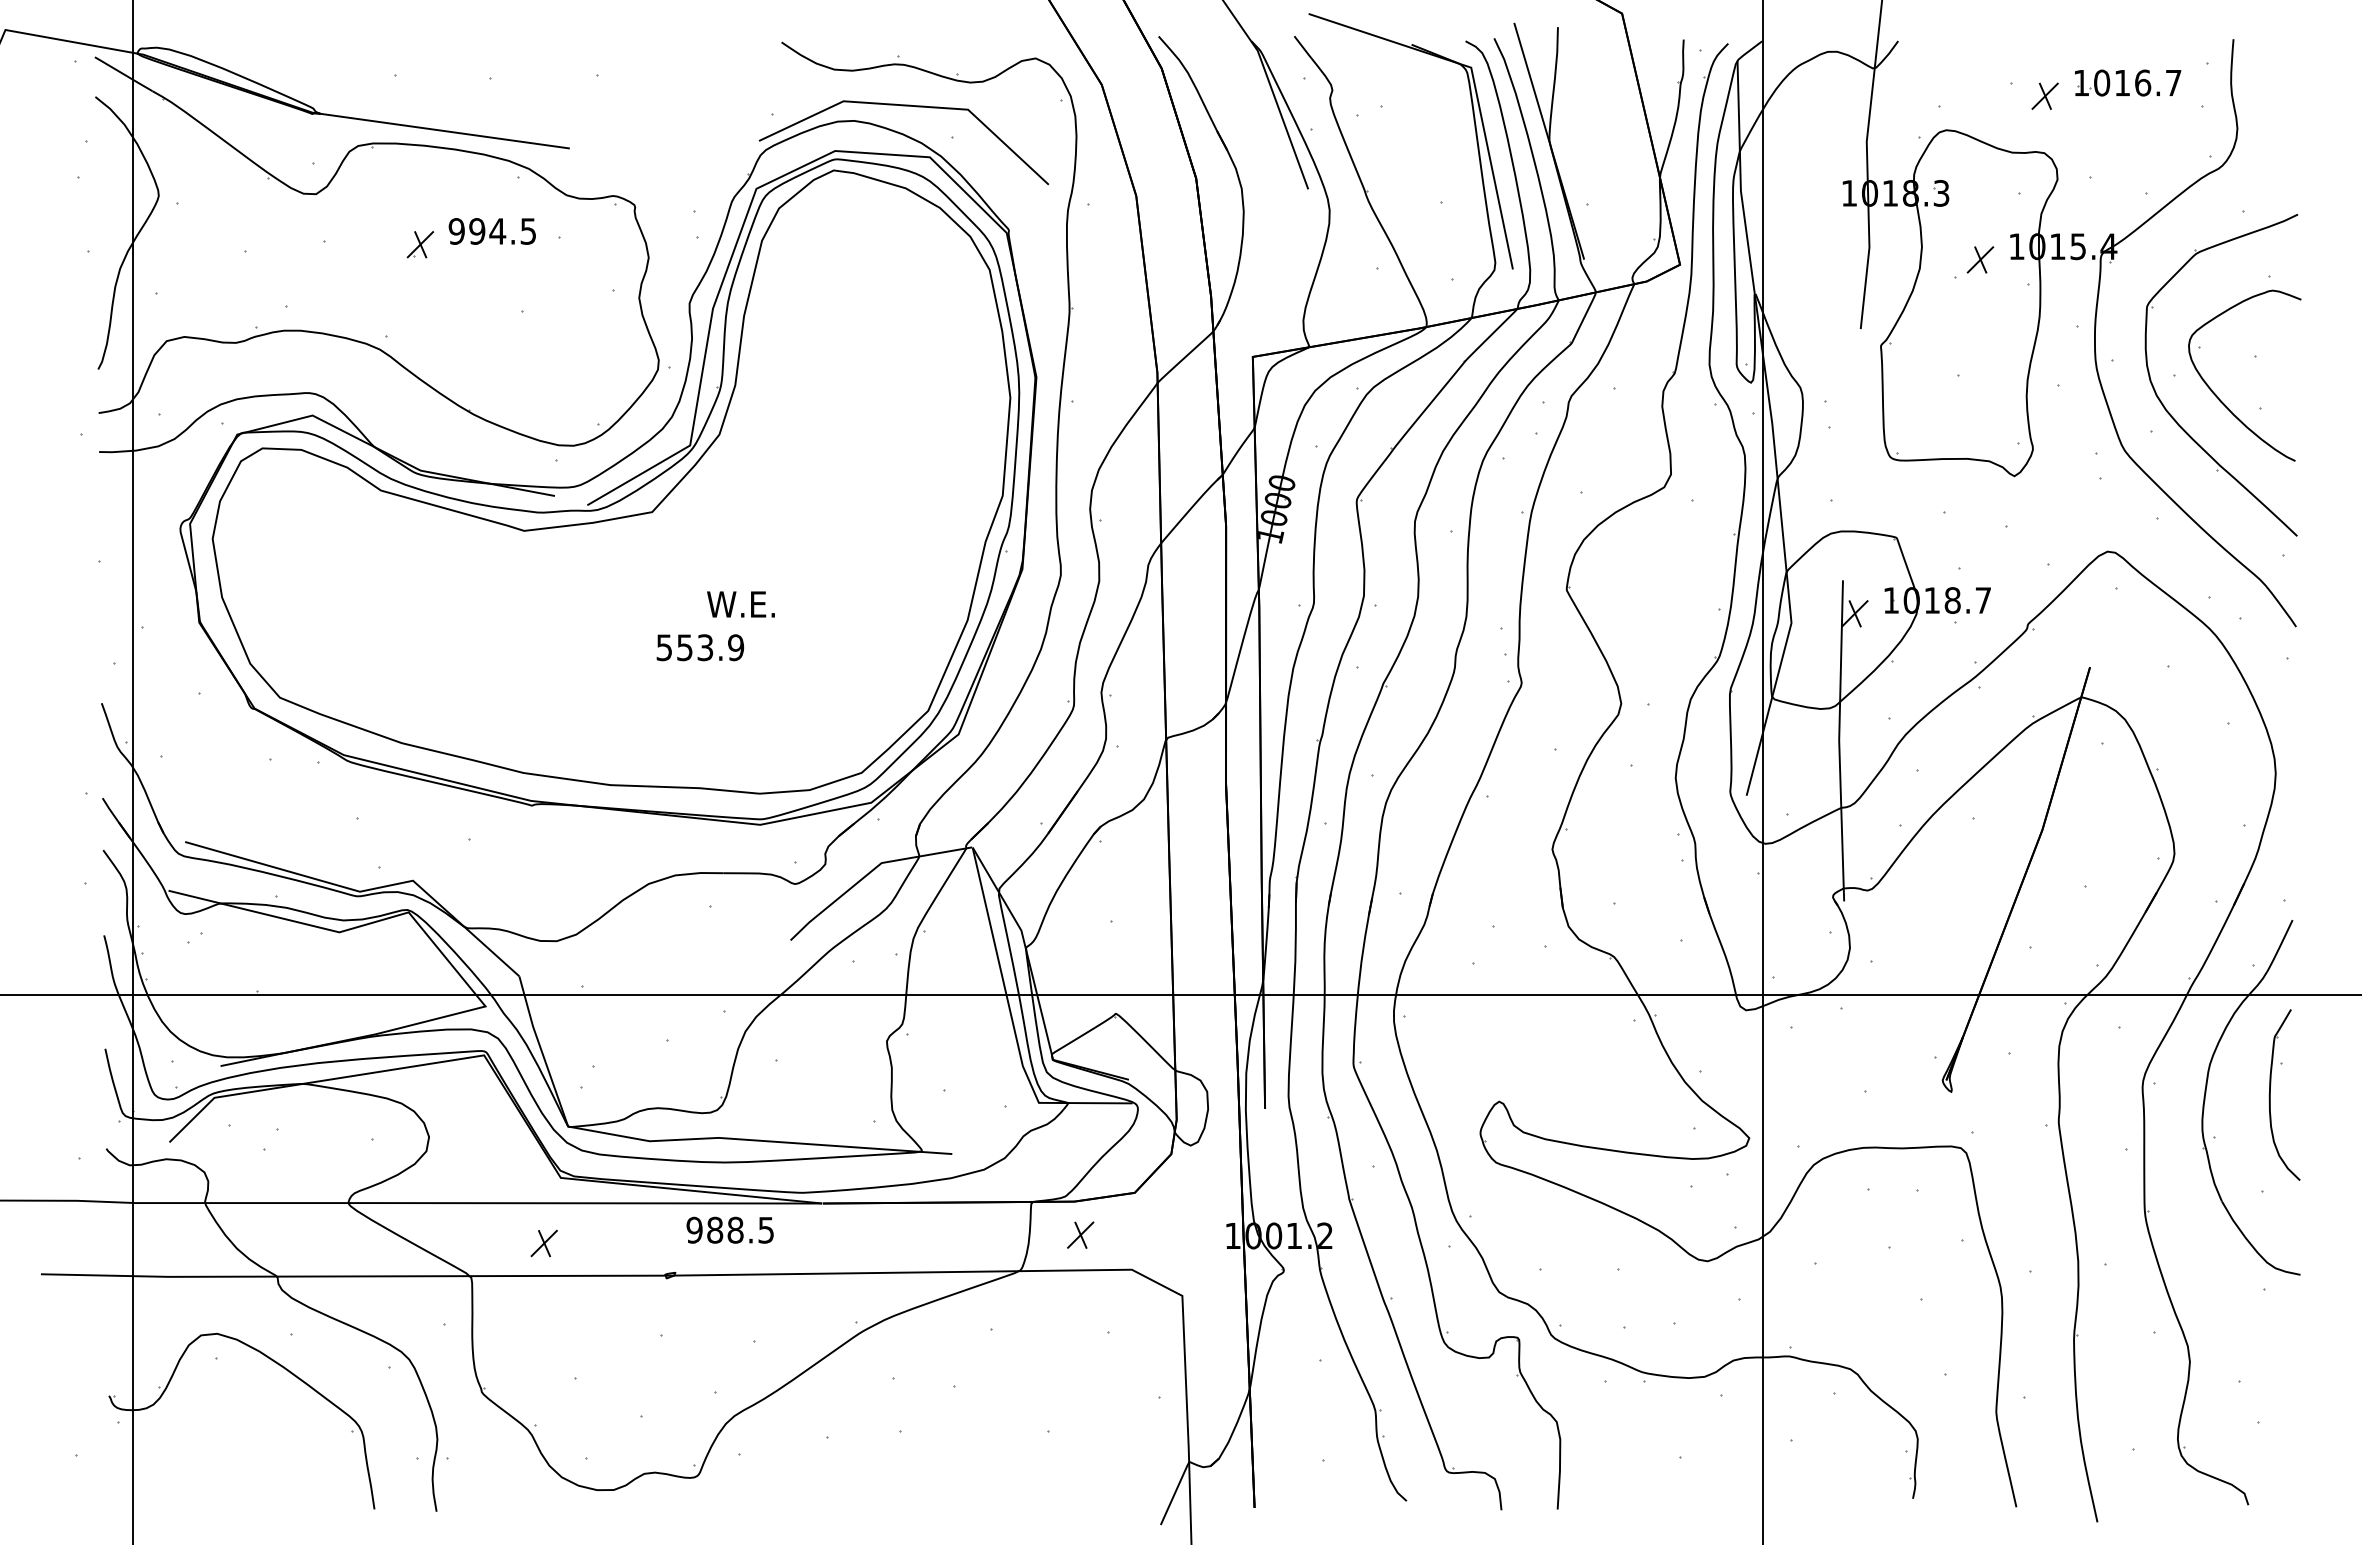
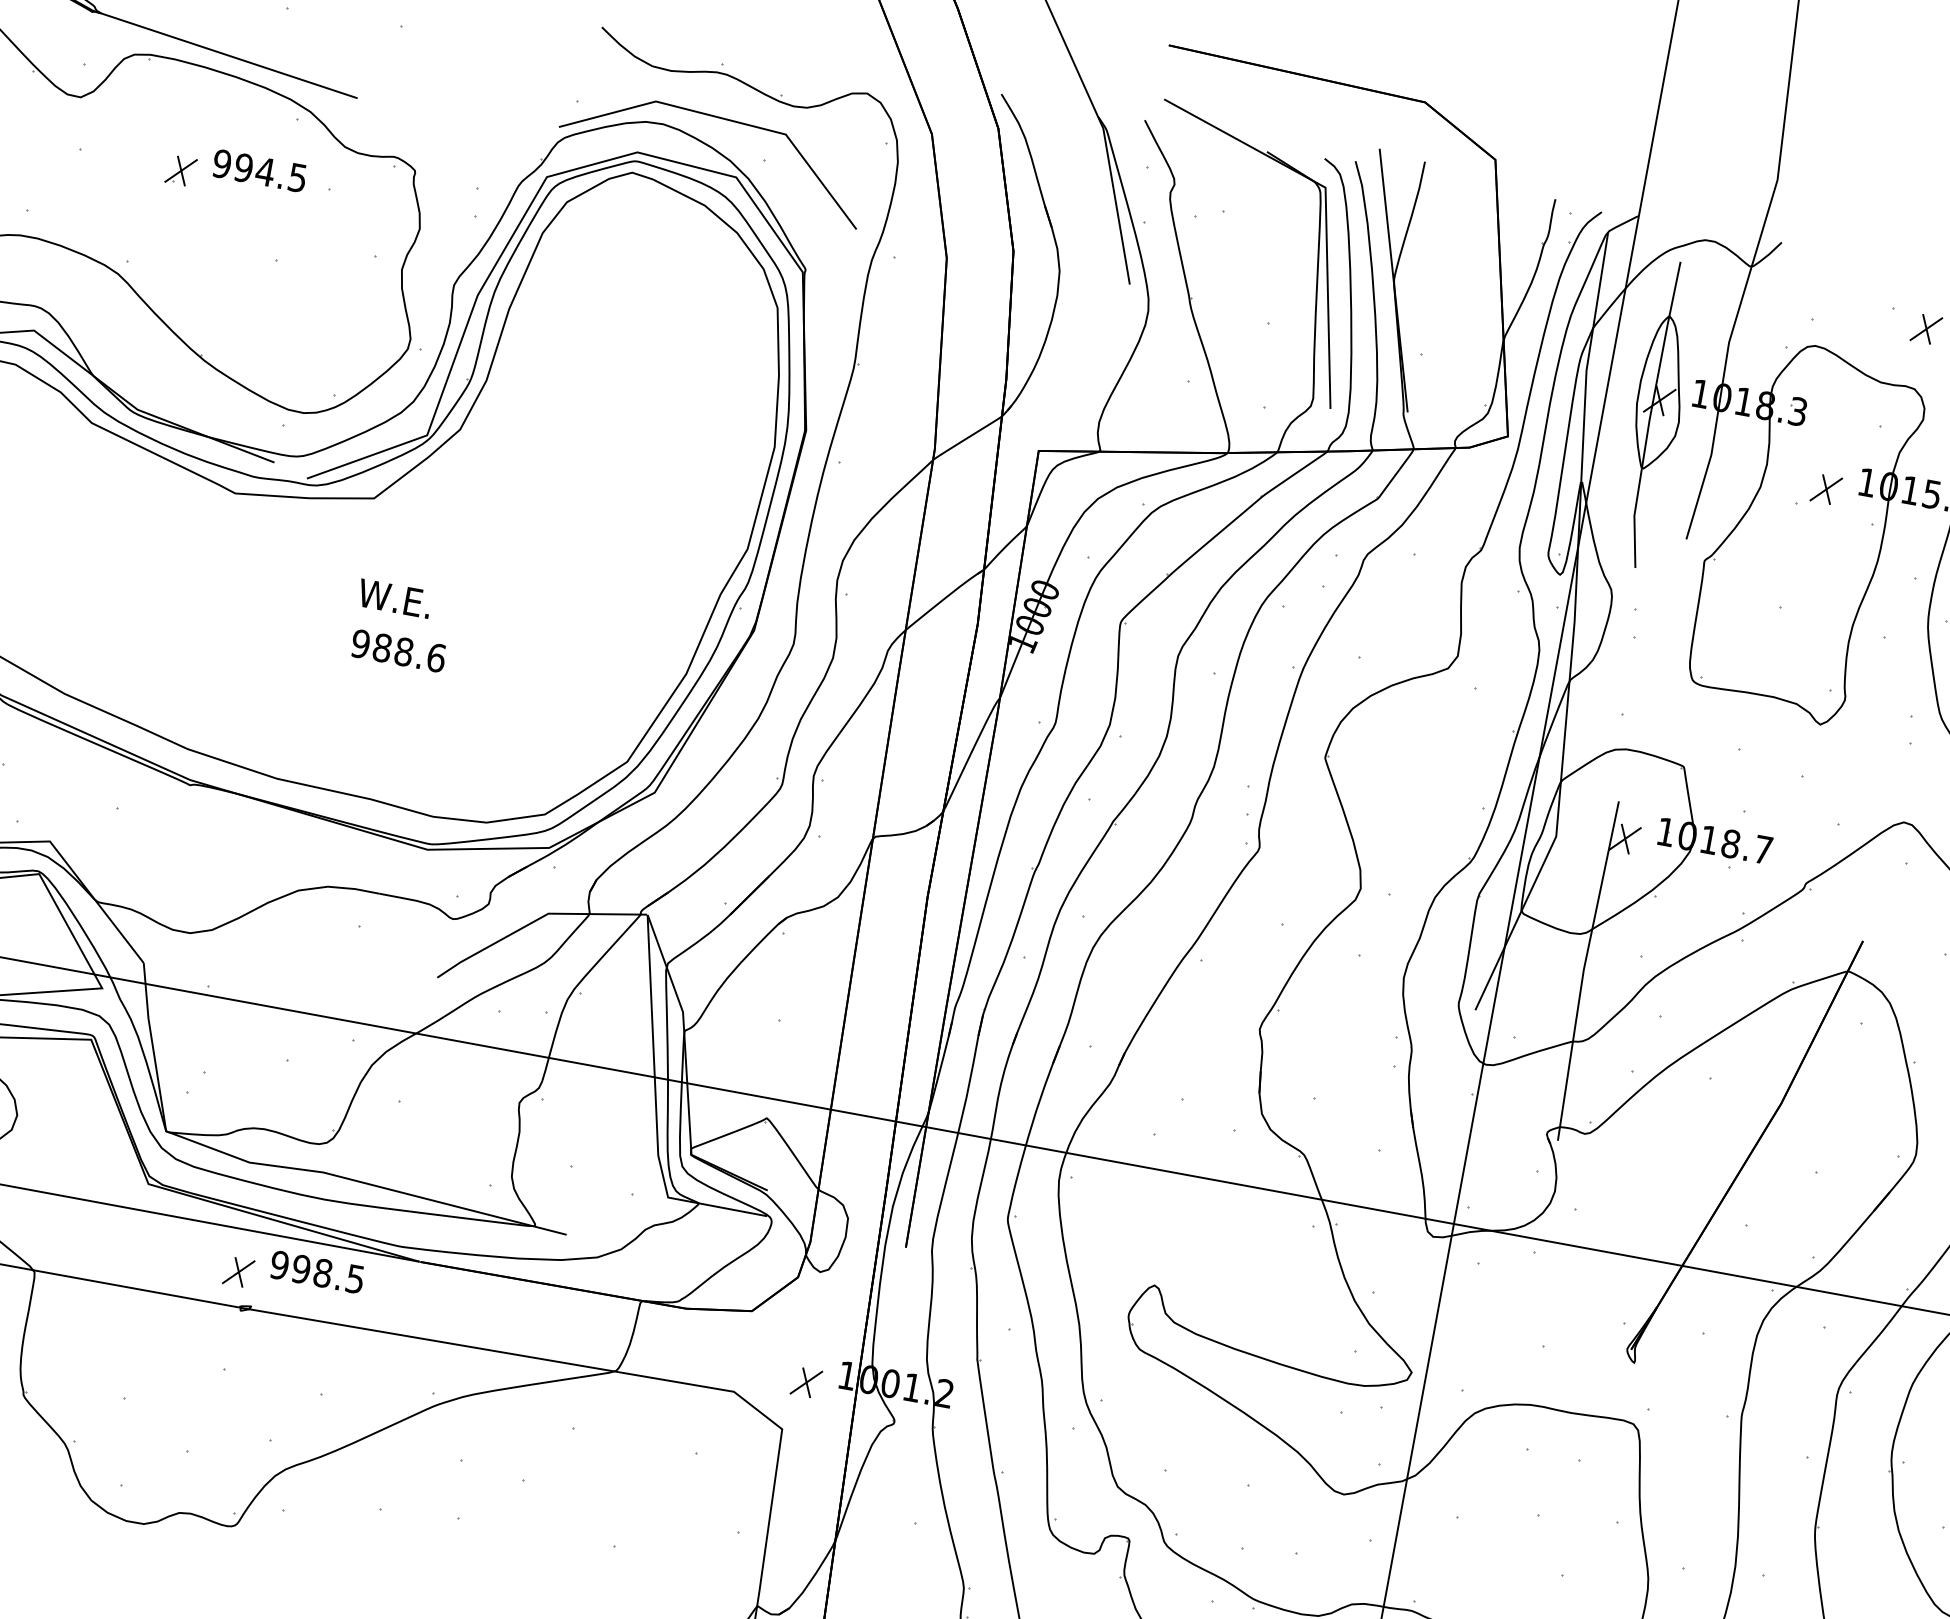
part: (1813, 219) -> (1657, 414), added
text: (740, 604) -> (394, 598), moved
text: (700, 647) -> (398, 650), 553.9 -> 988.6
text: (715, 1229) -> (301, 1268), 988.5 -> 998.5
part: (1080, 1234) -> (806, 1381), moved
part: (543, 1243) -> (237, 1272), moved

